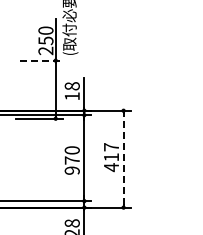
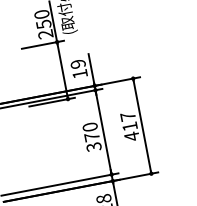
line: (41, 60) -> (43, 44), dashed -> solid
text: (71, 86) -> (77, 64), 18 -> 19
line: (123, 158) -> (142, 125), dashed -> solid
text: (72, 170) -> (94, 146), 970 -> 370

